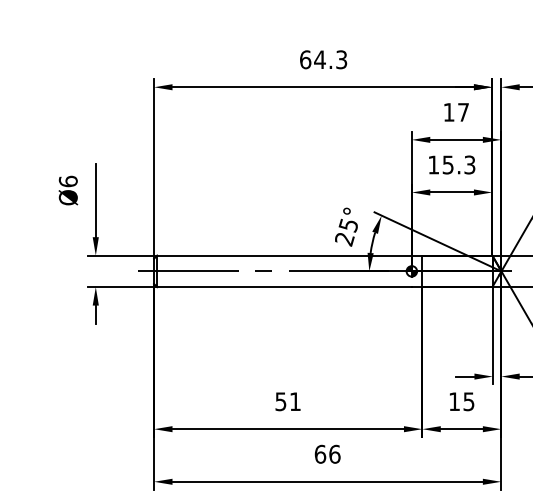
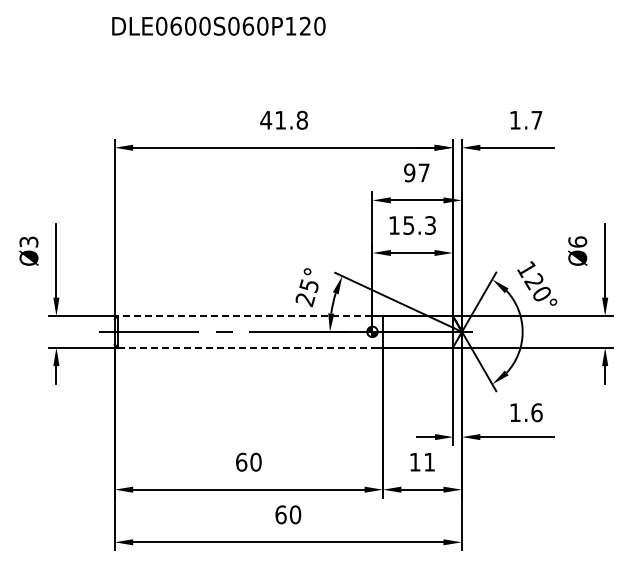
text: (322, 59) -> (283, 119), 64.3 -> 41.8
text: (448, 112) -> (409, 172), 17 -> 97
text: (67, 181) -> (28, 241), Ø6 -> Ø3
line: (283, 256) -> (244, 316), solid -> dashed
line: (284, 287) -> (245, 347), solid -> dashed
text: (287, 401) -> (248, 461), 51 -> 60
text: (468, 402) -> (429, 462), 15 -> 11
text: (334, 454) -> (295, 514), 66 -> 60

